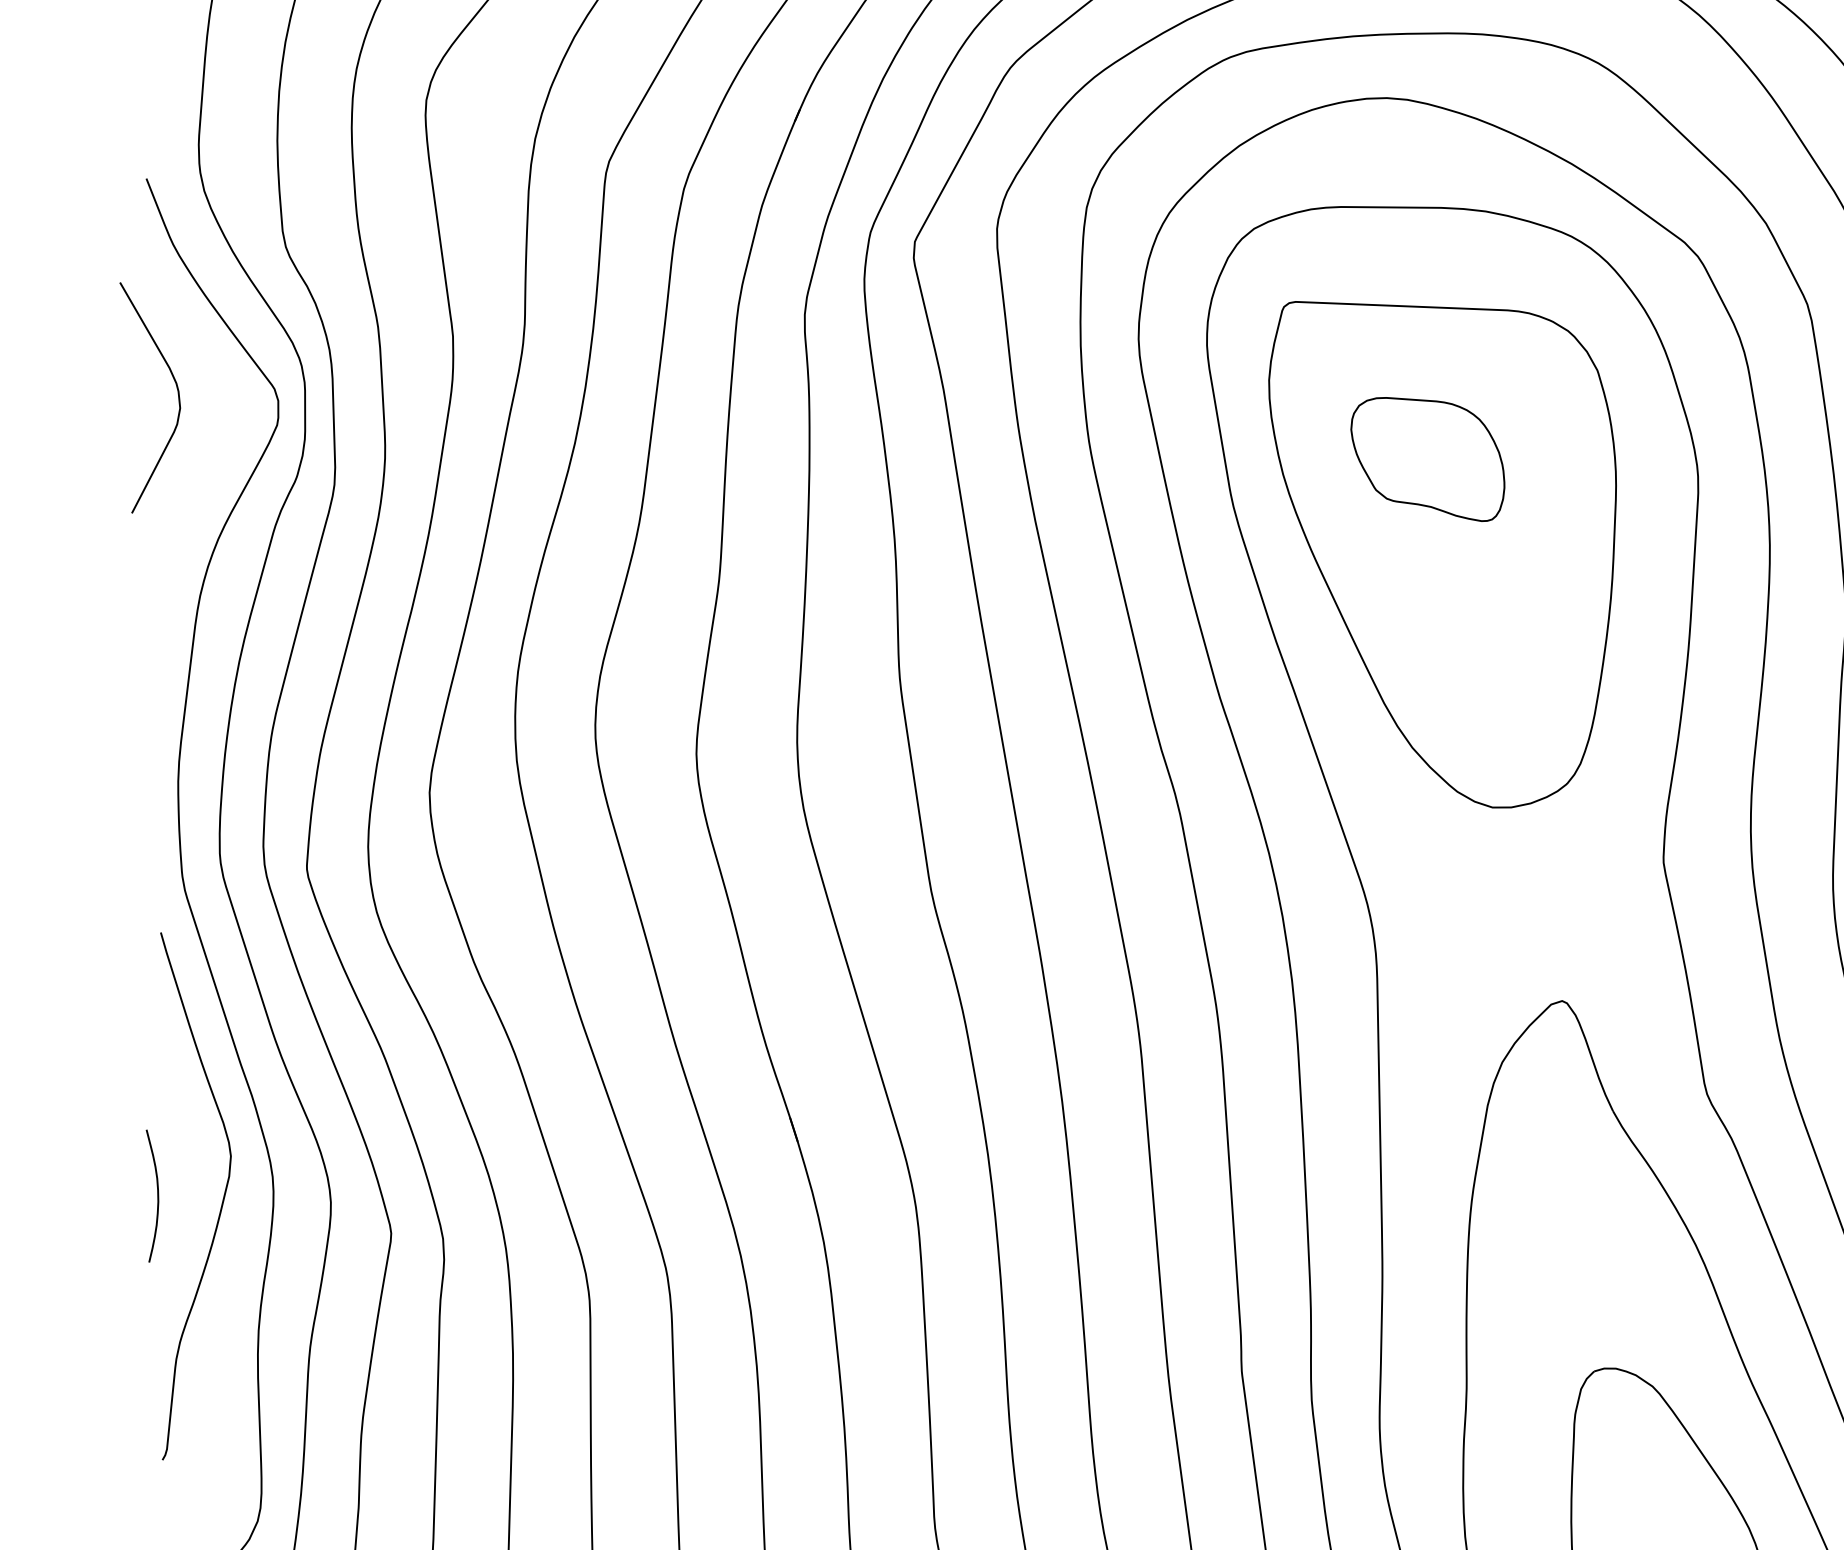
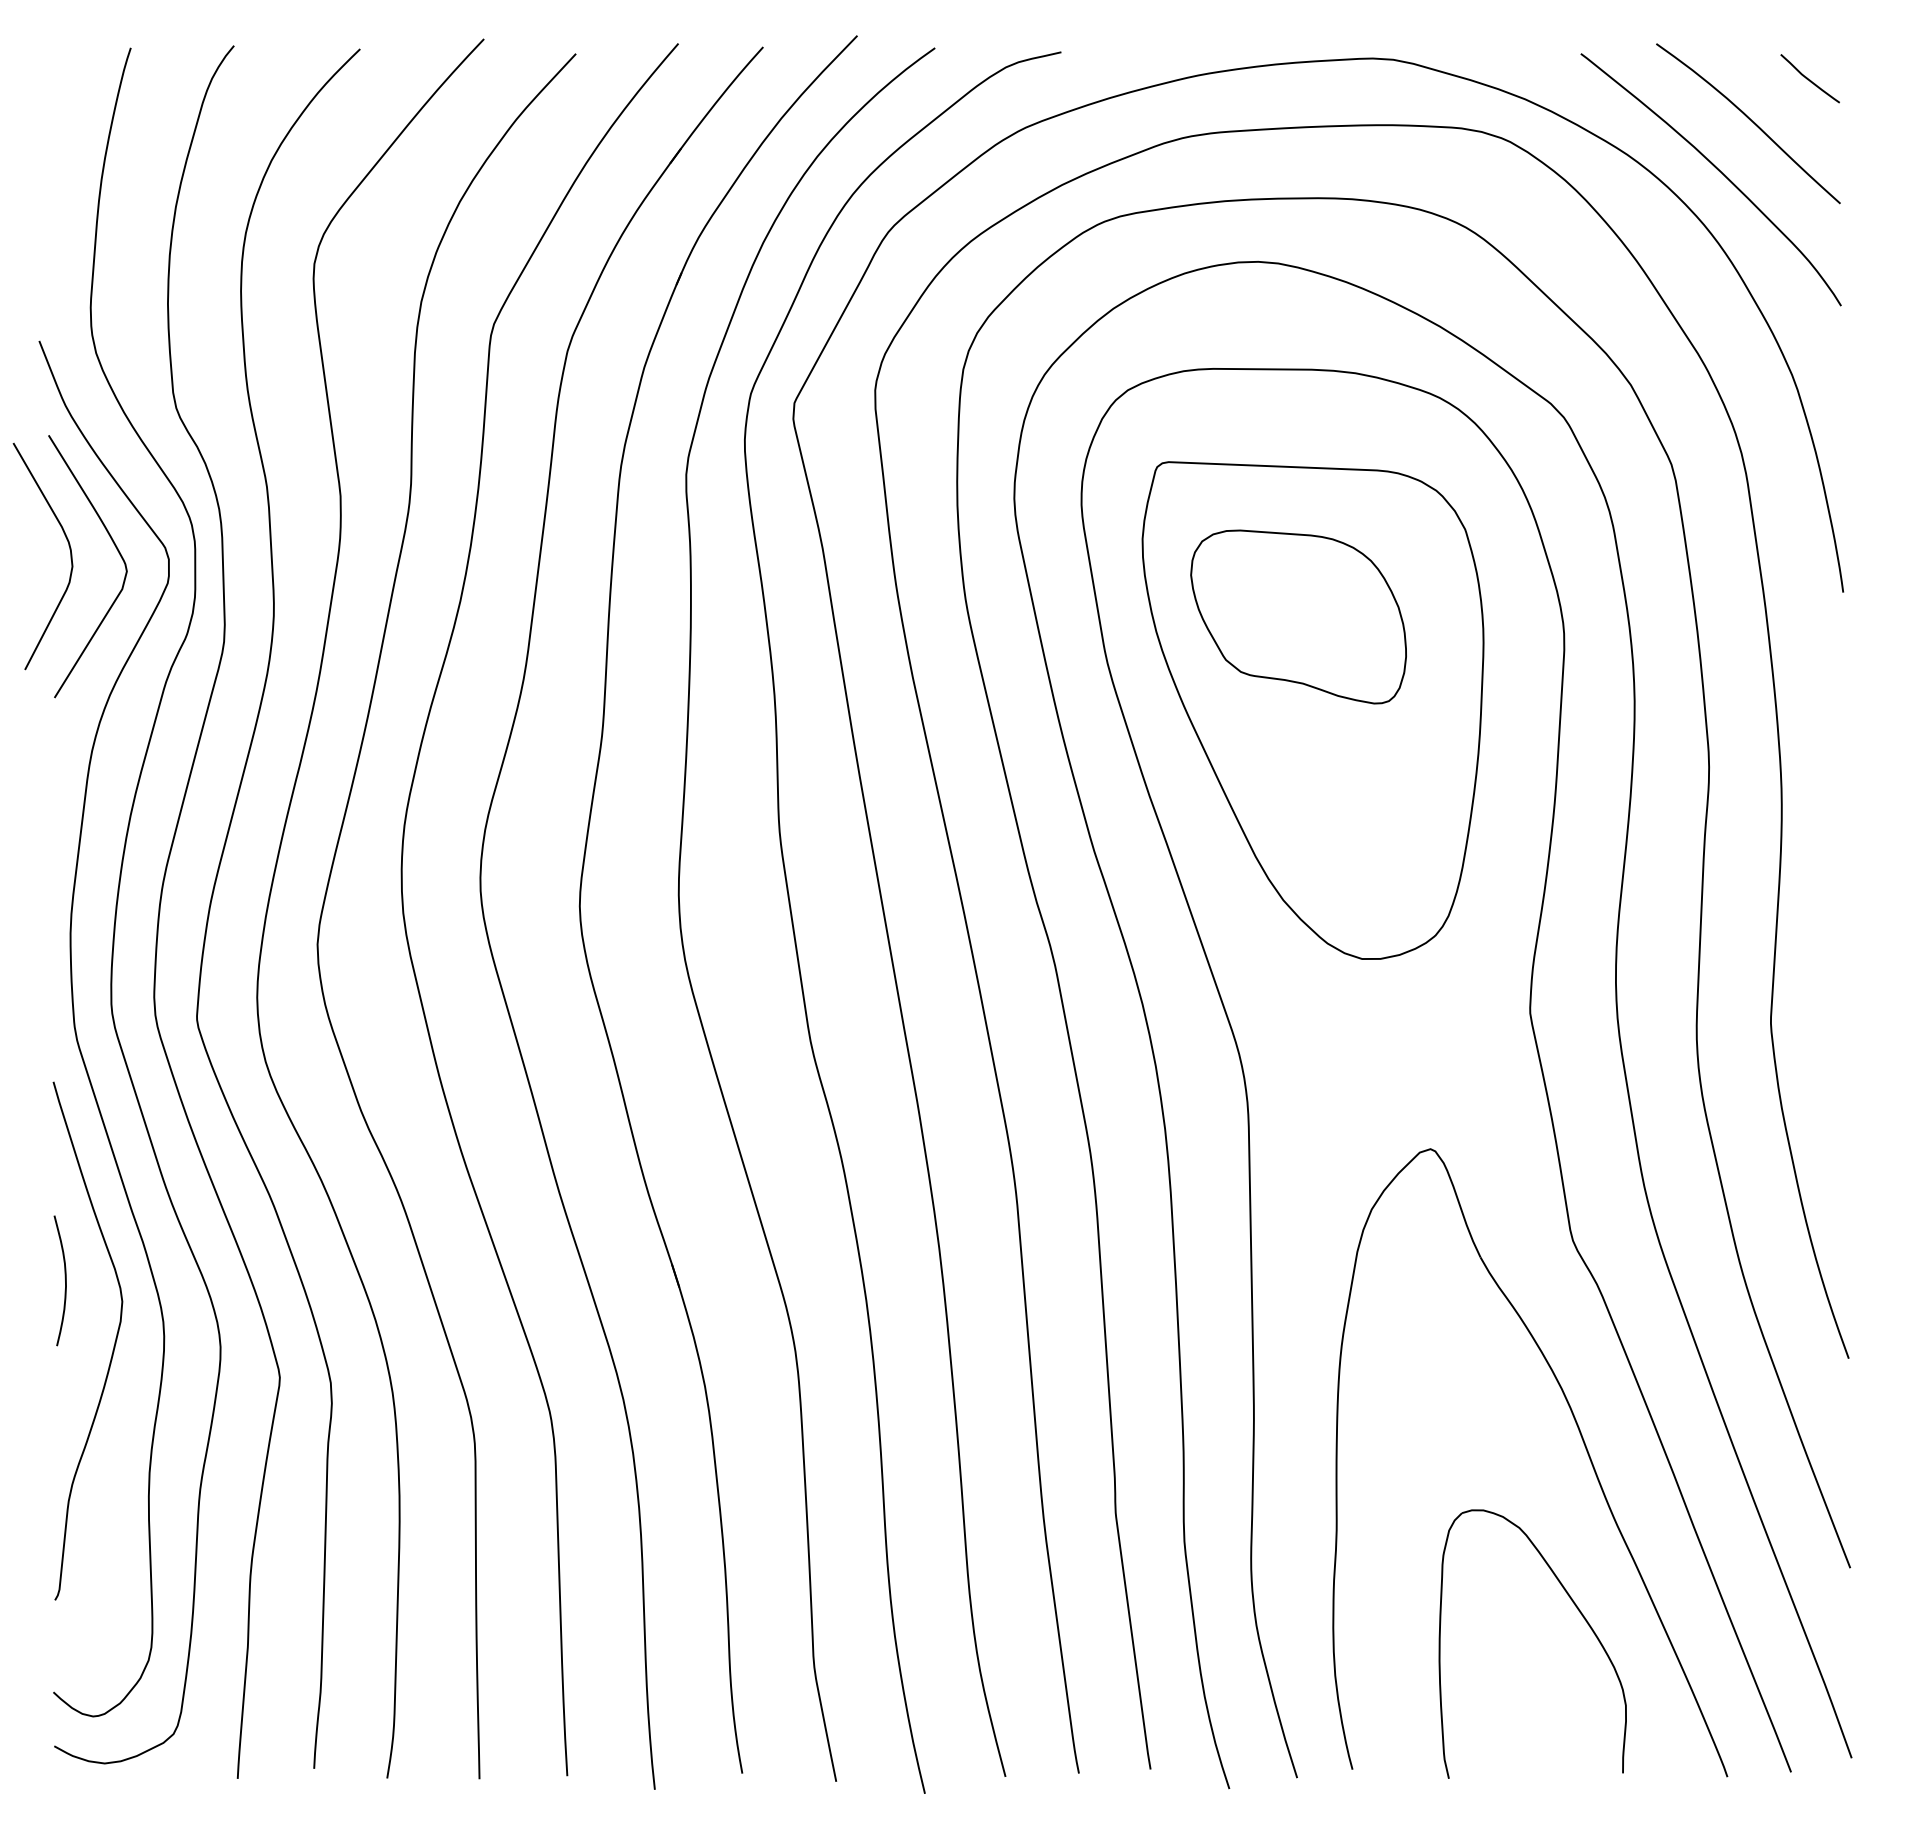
curve: (226, 392) -> (117, 551), added
part: (1427, 459) -> (1298, 616), size x1.43
curve: (156, 1192) -> (64, 1277), moved

